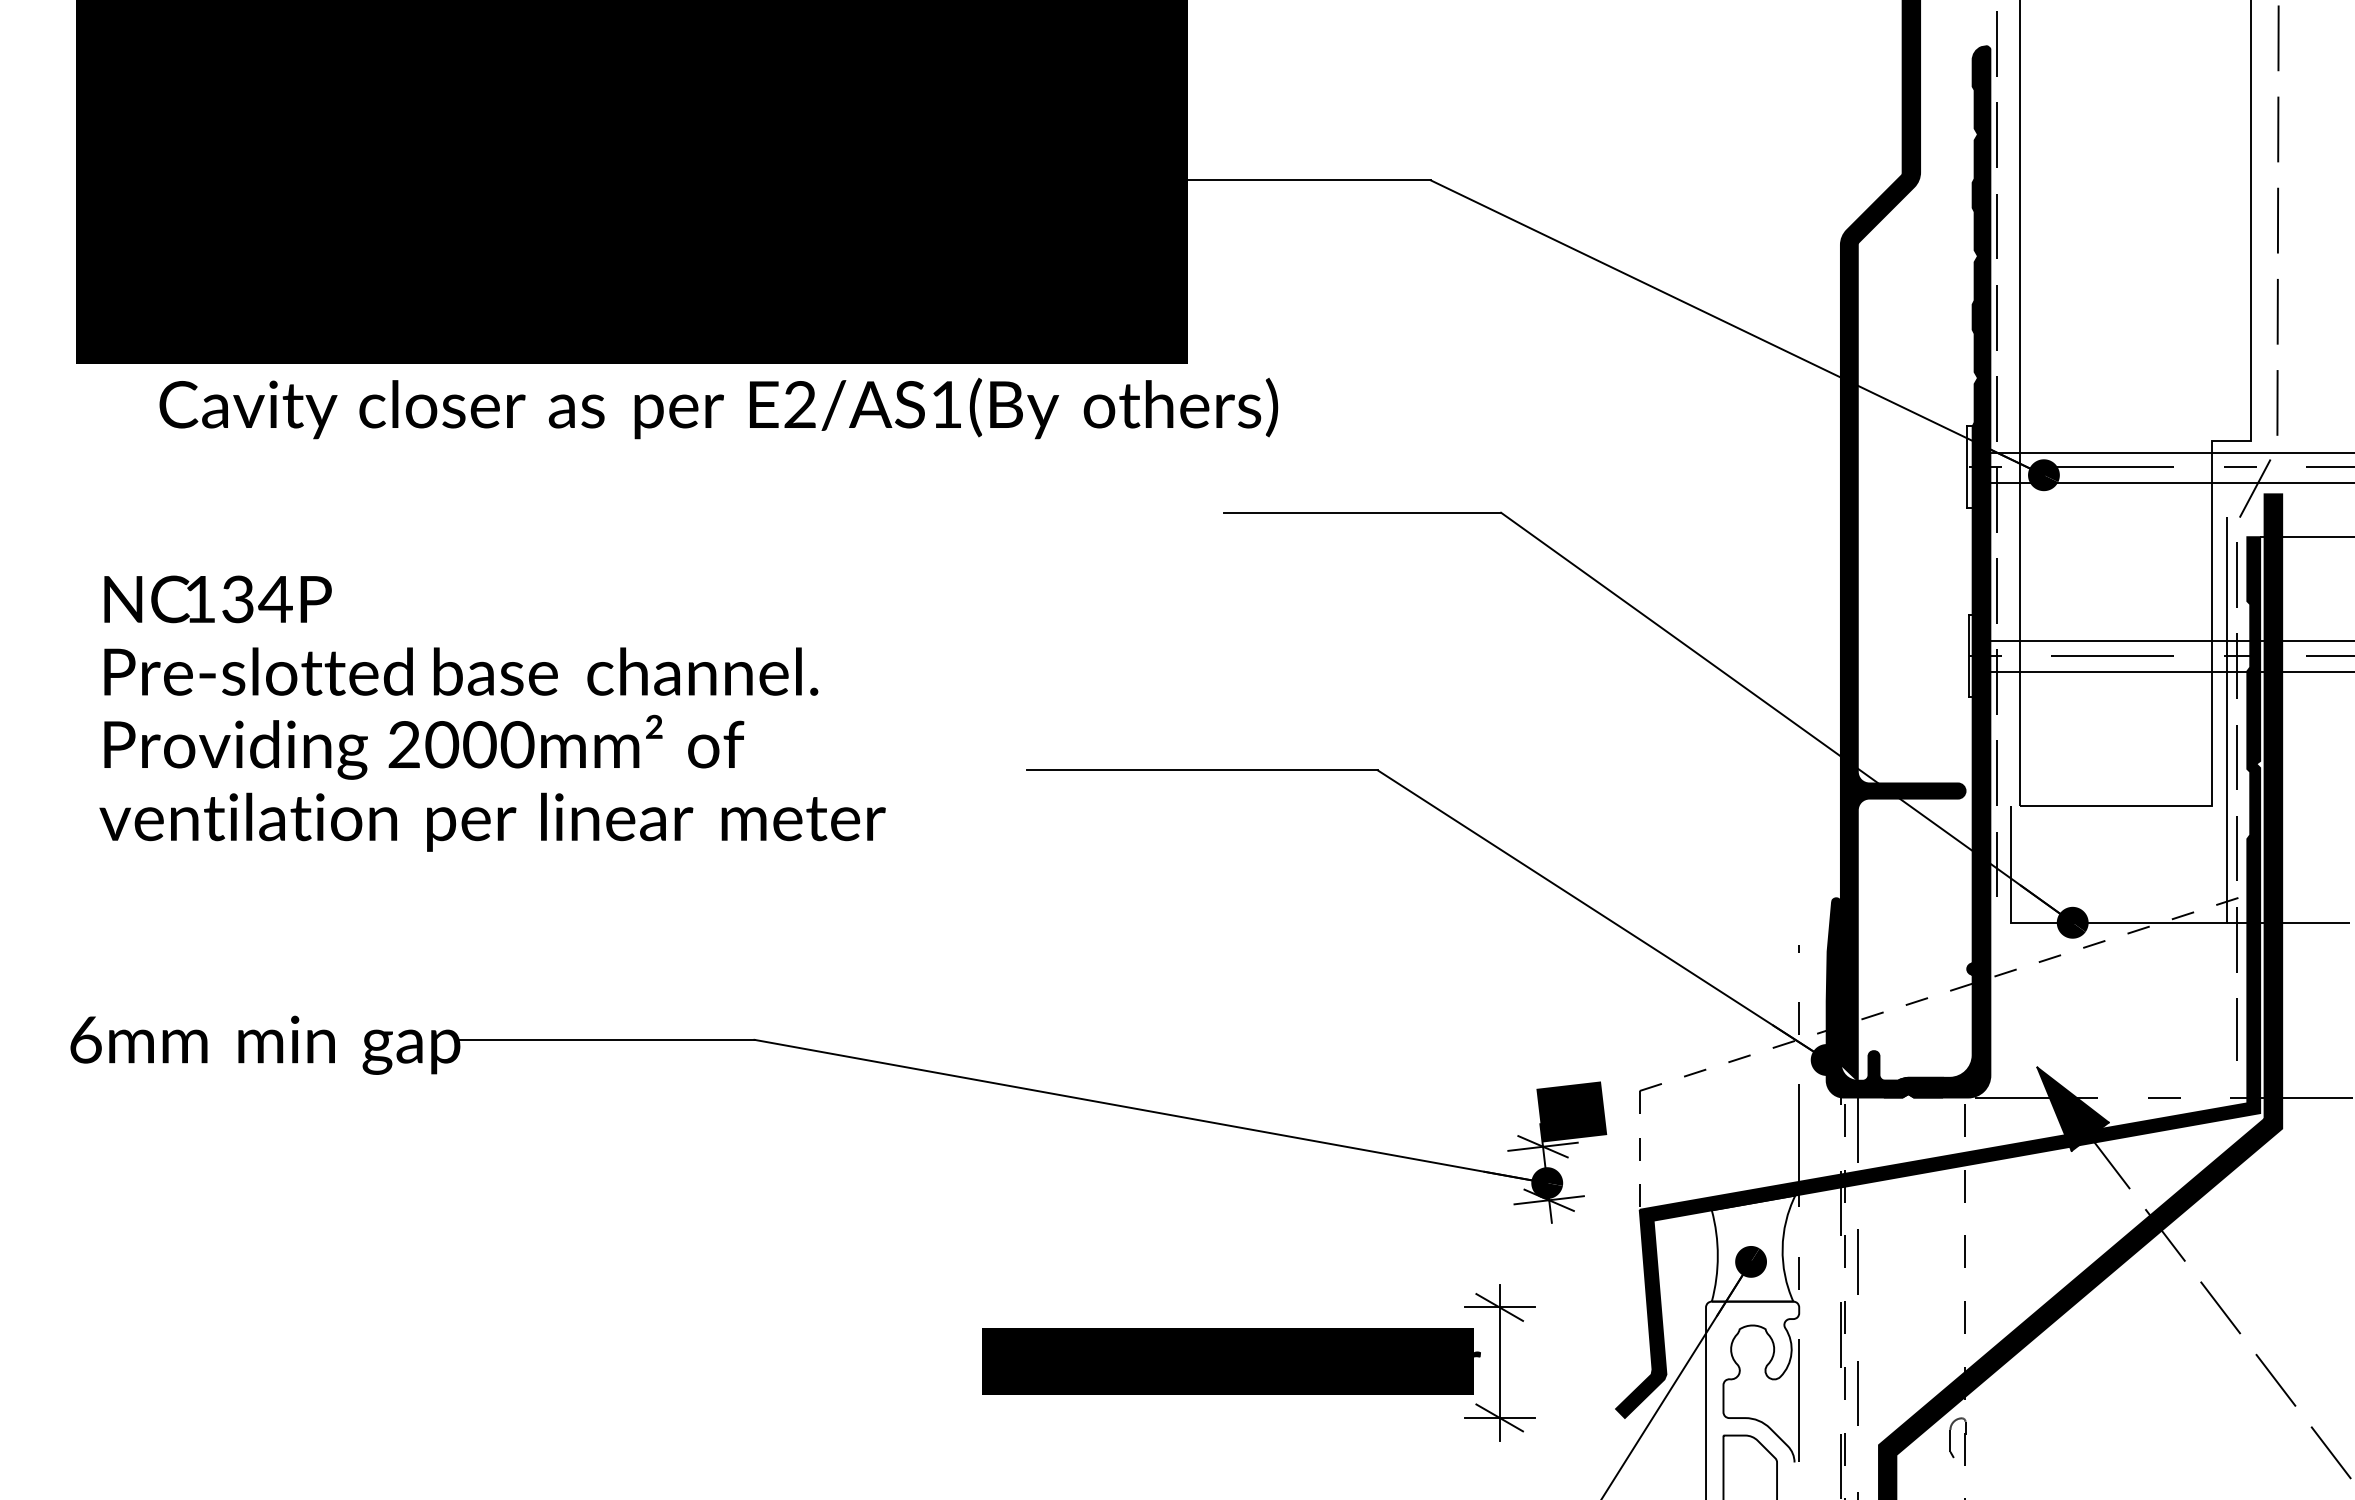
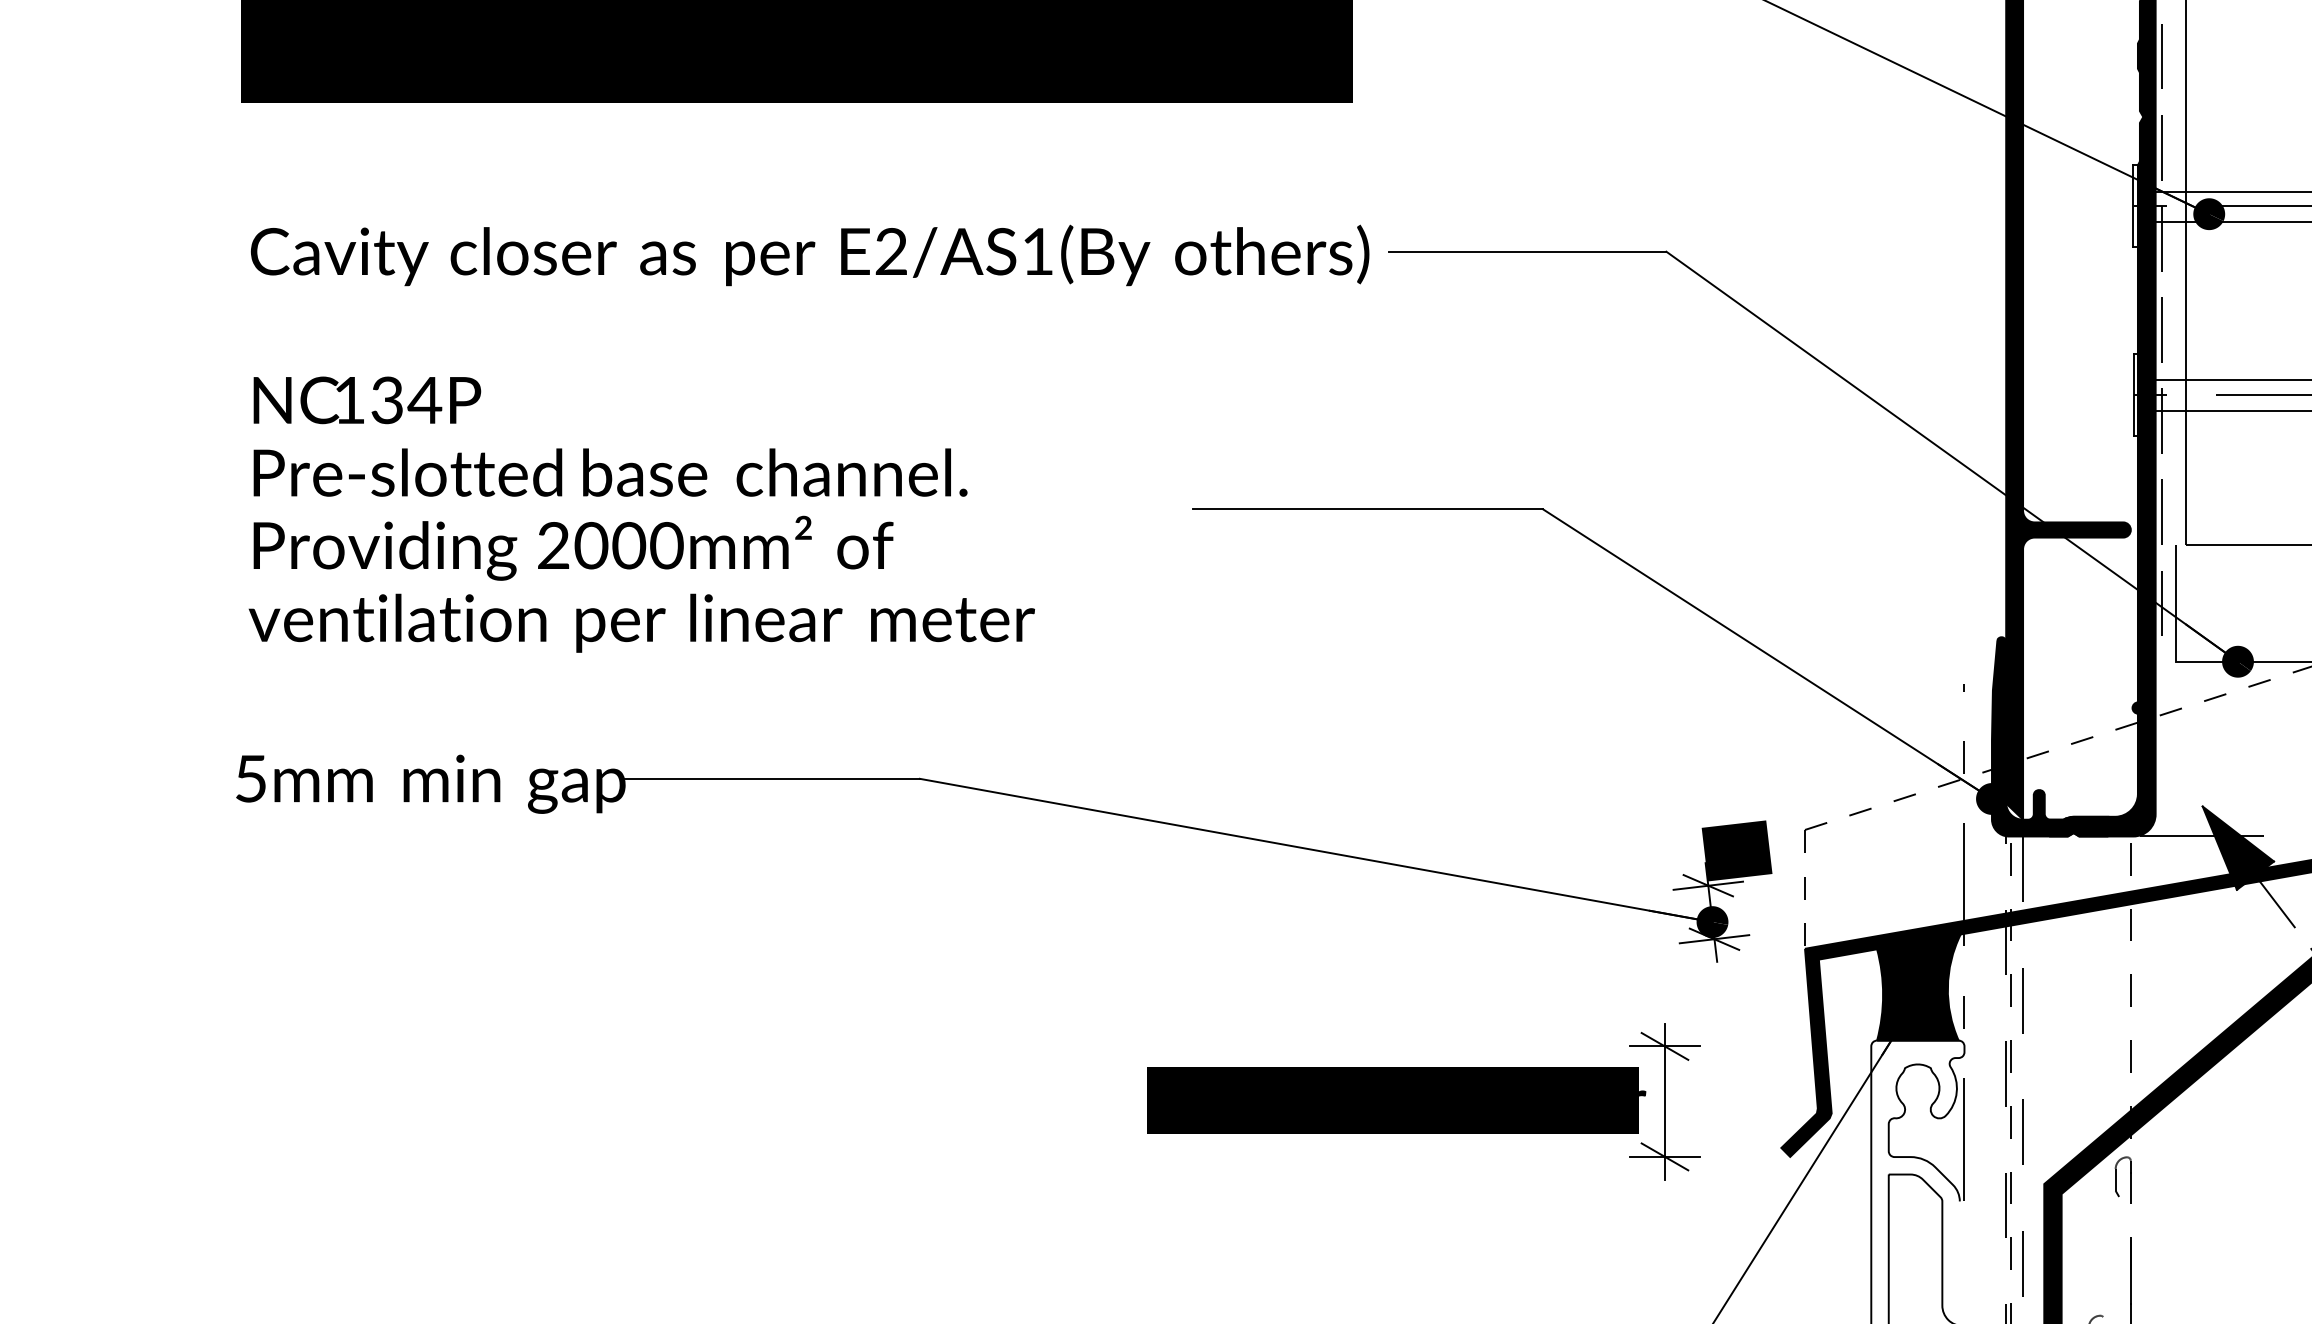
text: (718, 408) -> (809, 255), moved
text: (492, 713) -> (641, 514), moved
text: (85, 1039) -> (250, 778), 6mm -> 5mm
fill: (1753, 1248) -> (1918, 987), added

